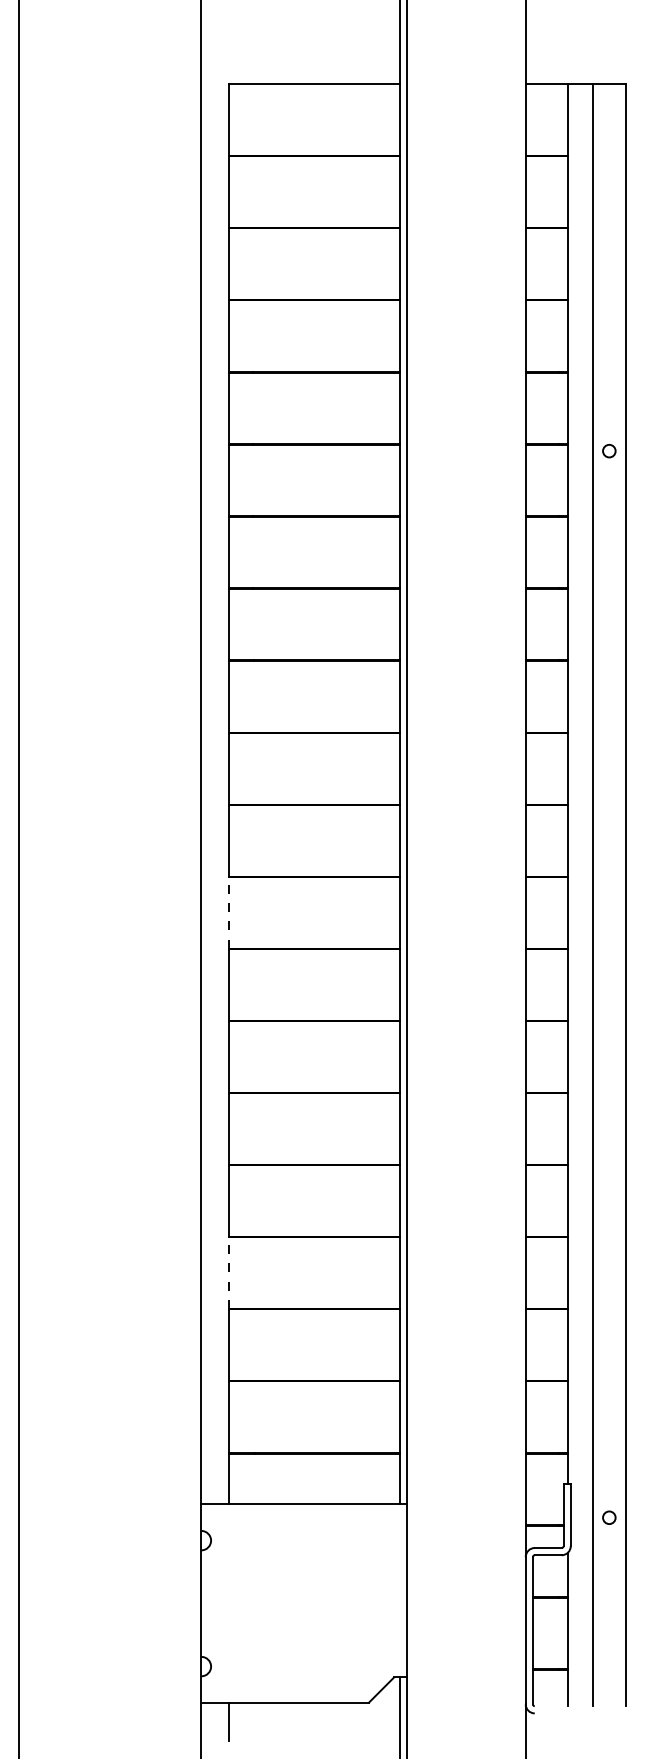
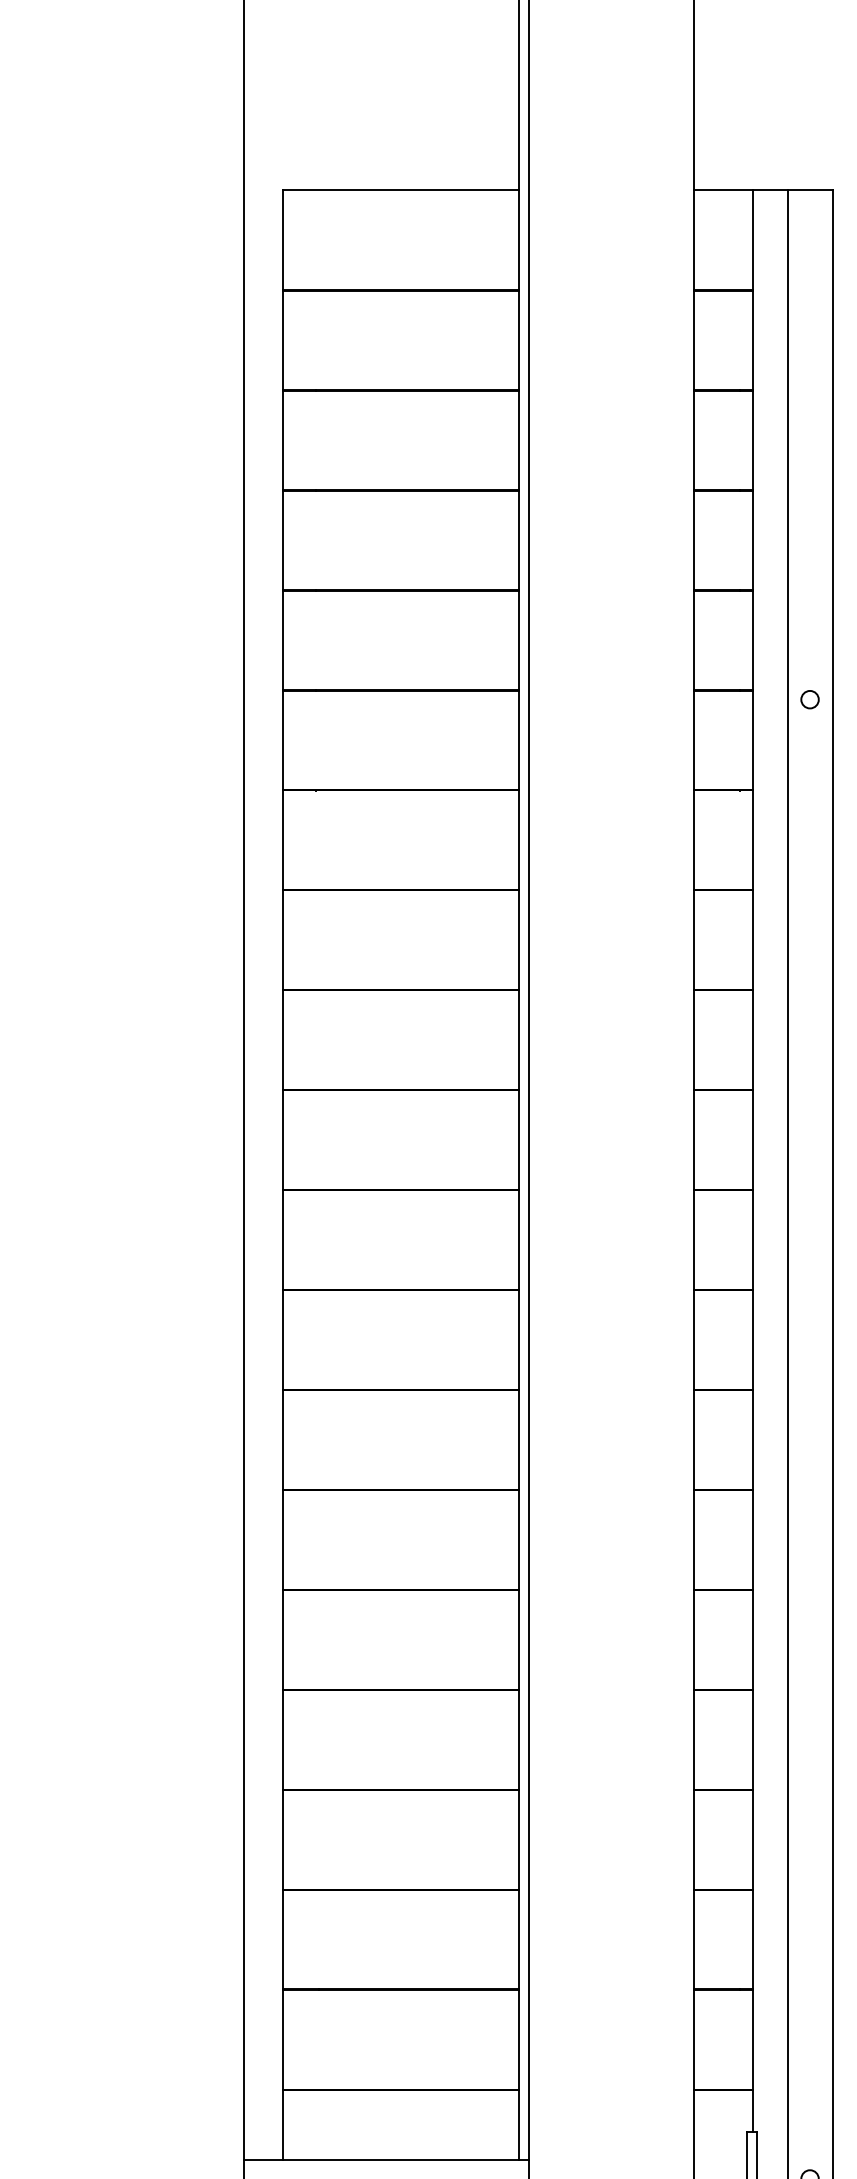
line: (229, 912) -> (283, 1339), dashed -> solid
line: (229, 1273) -> (283, 1840), dashed -> solid

